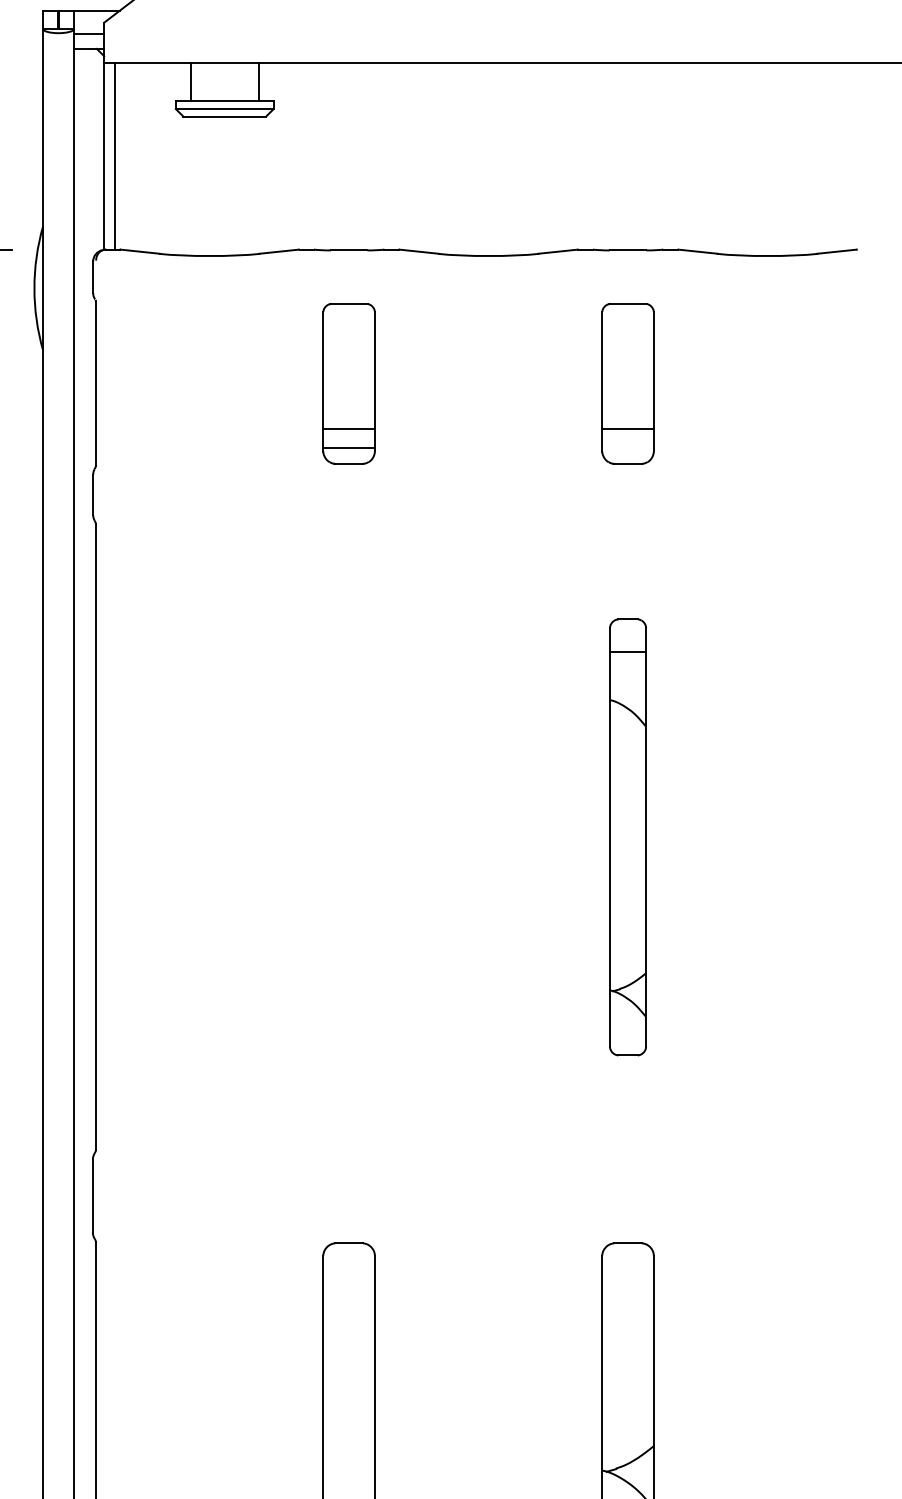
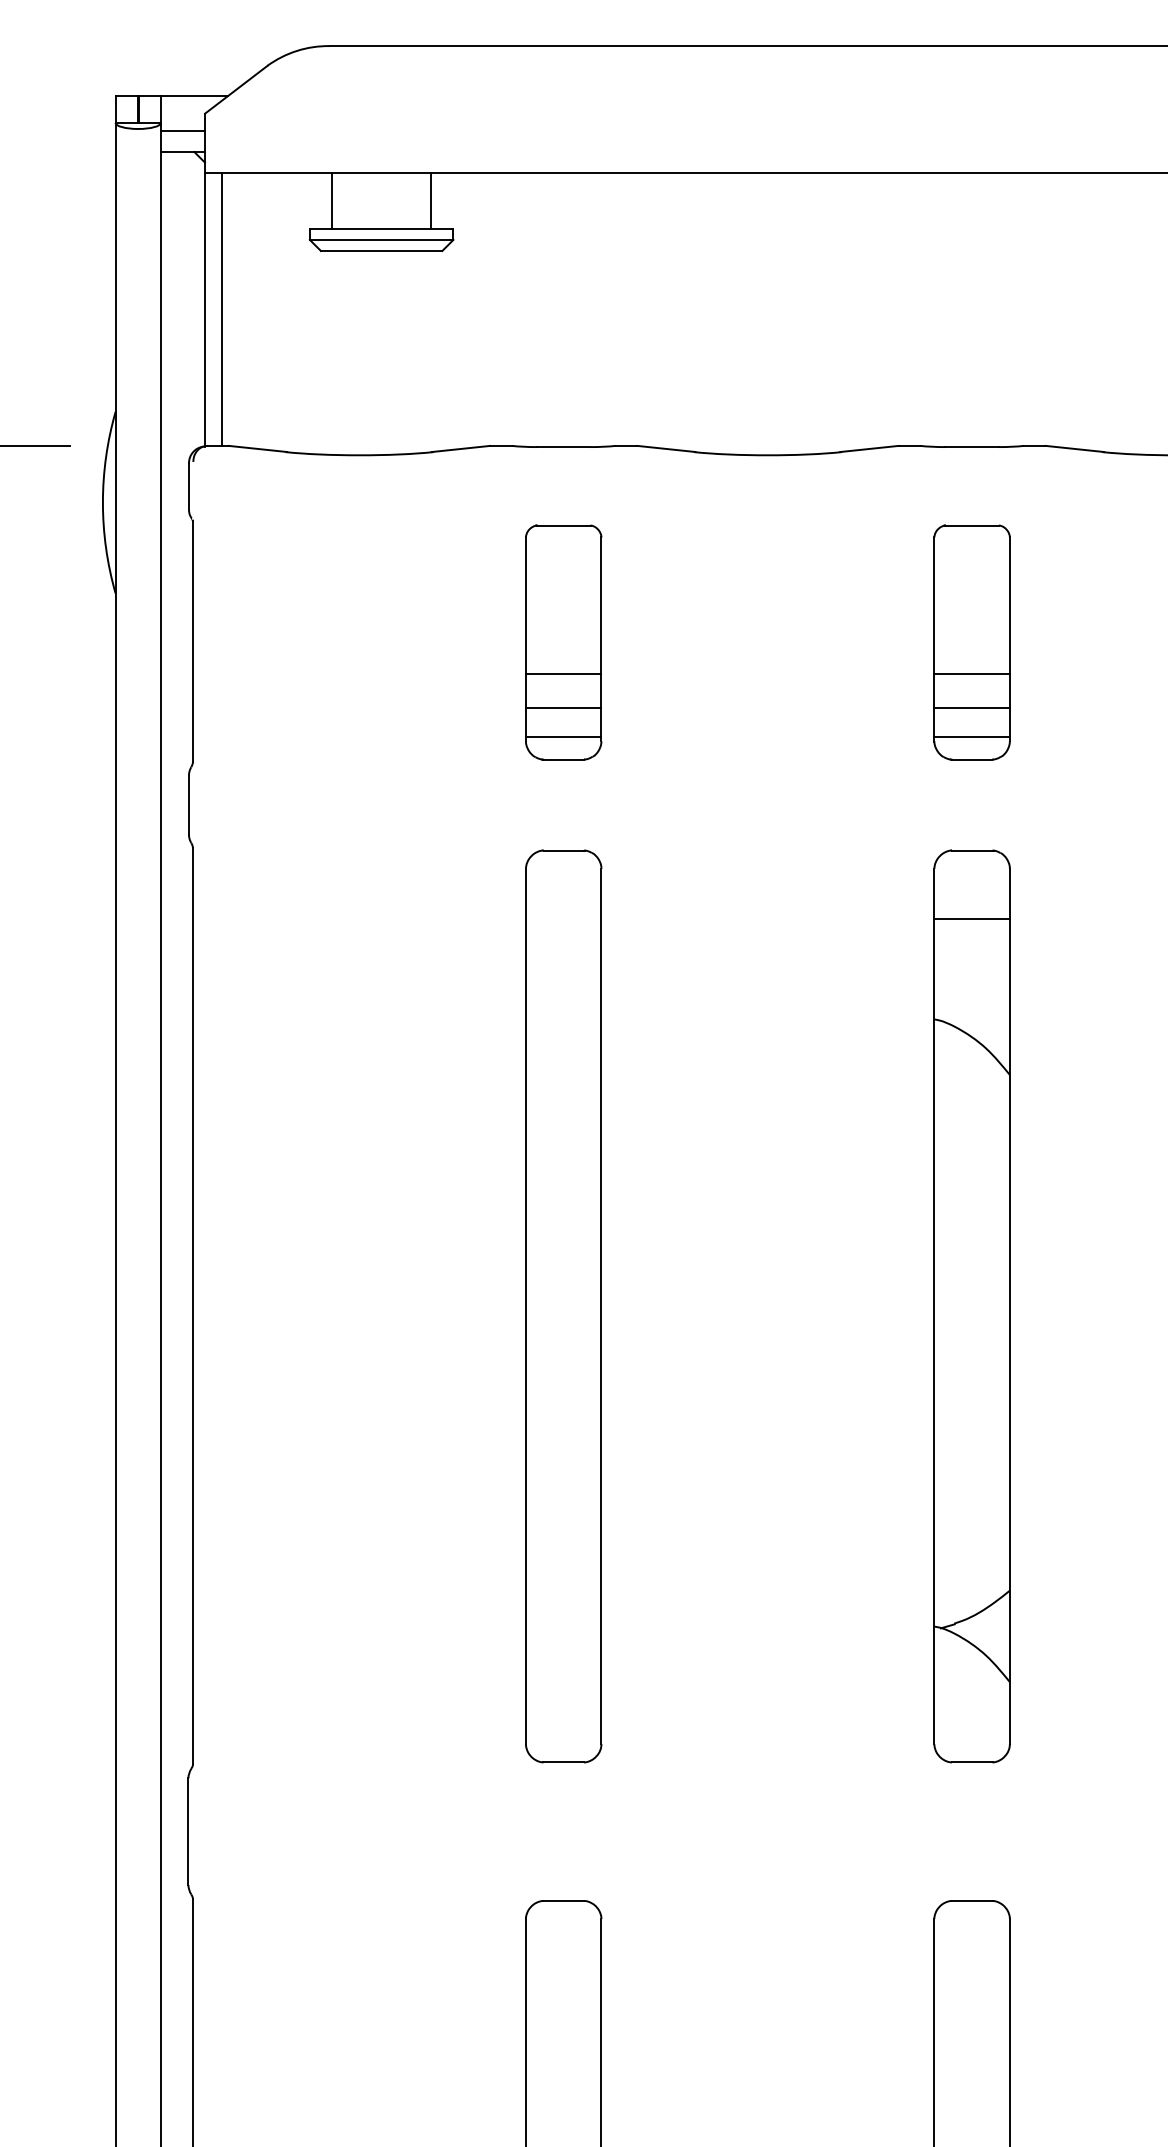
line: (348, 405) -> (562, 674), added
line: (627, 405) -> (971, 674), added
line: (627, 448) -> (971, 737), added
part: (348, 837) -> (562, 1306), added
part: (627, 837) -> (971, 1306), size x1.43

